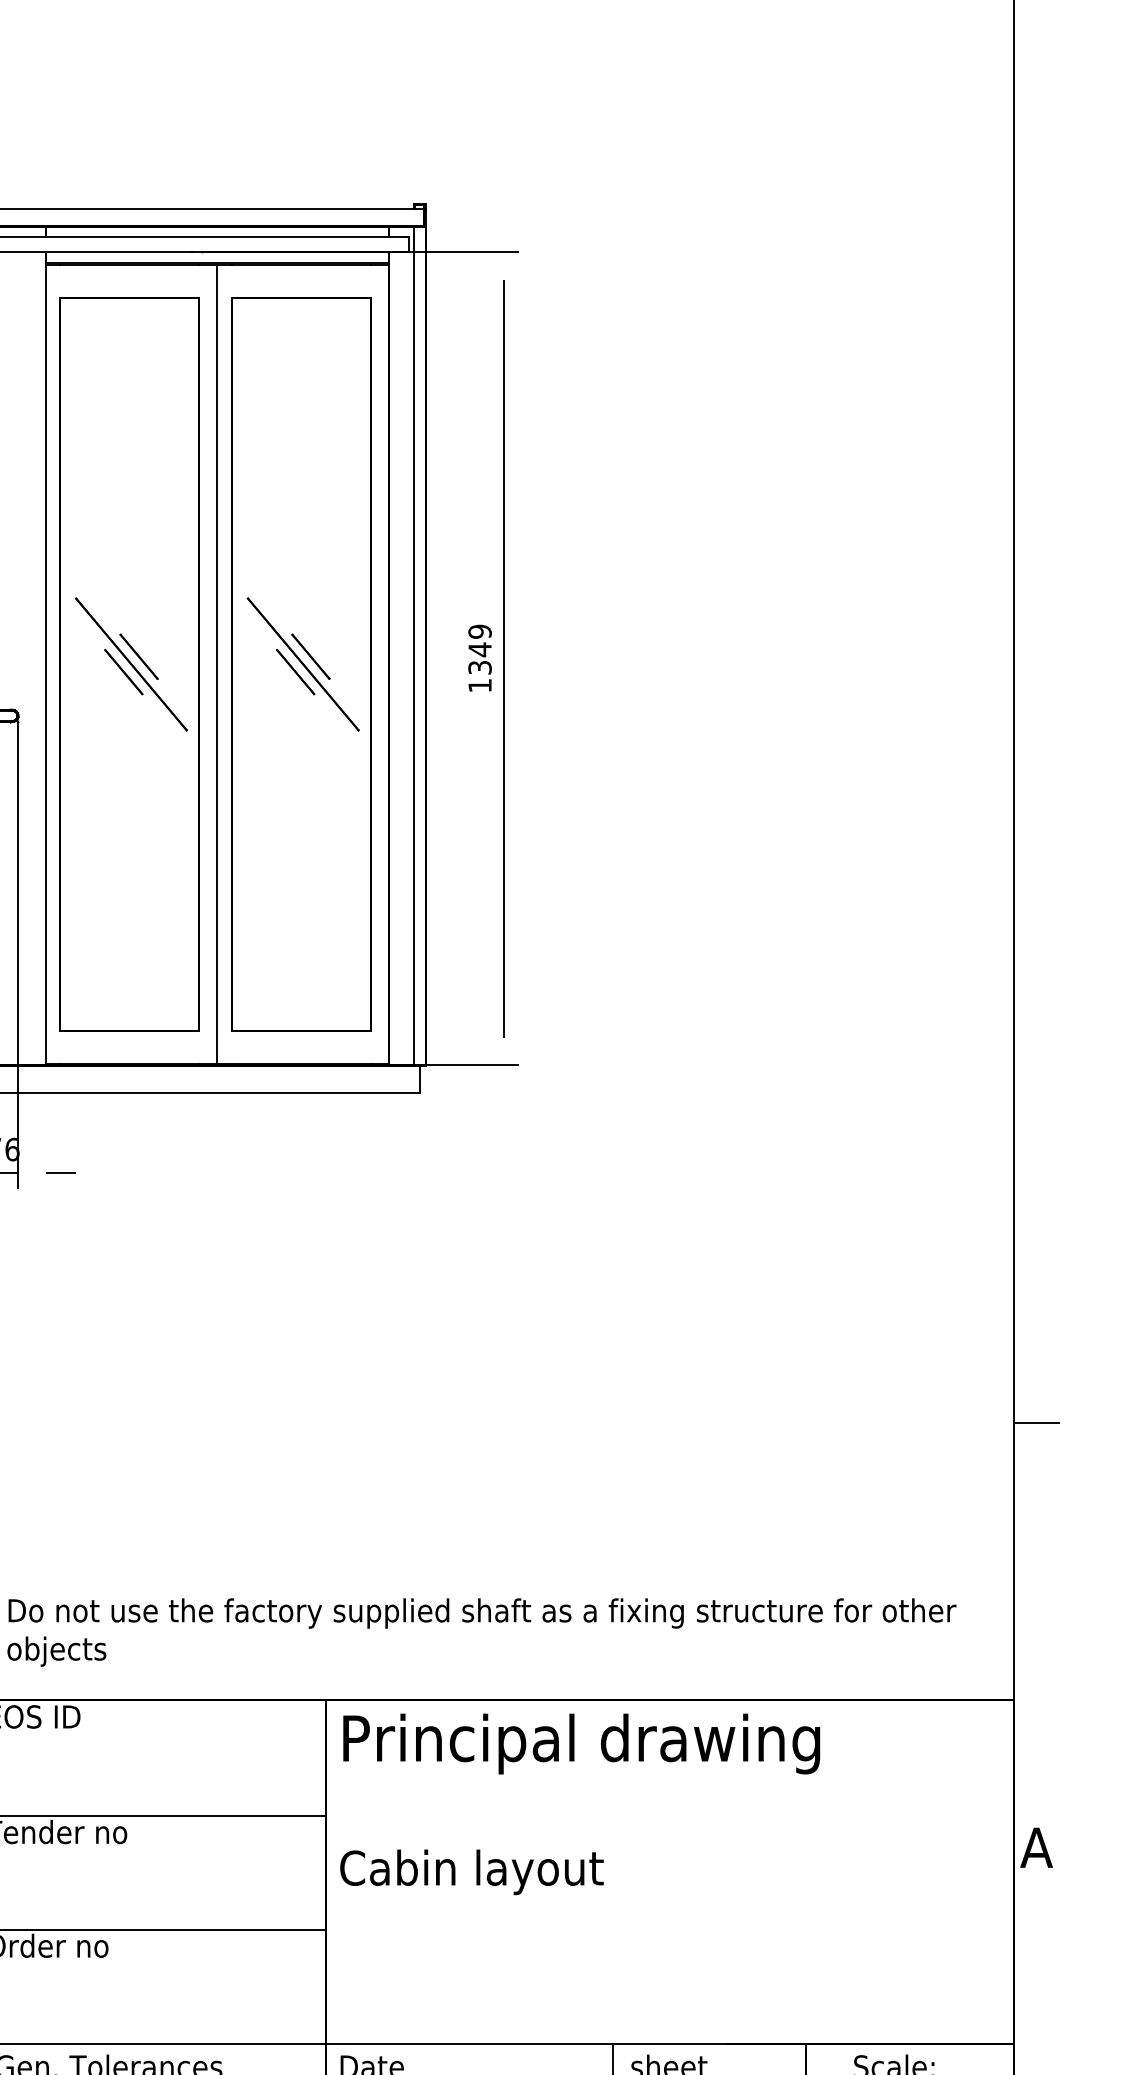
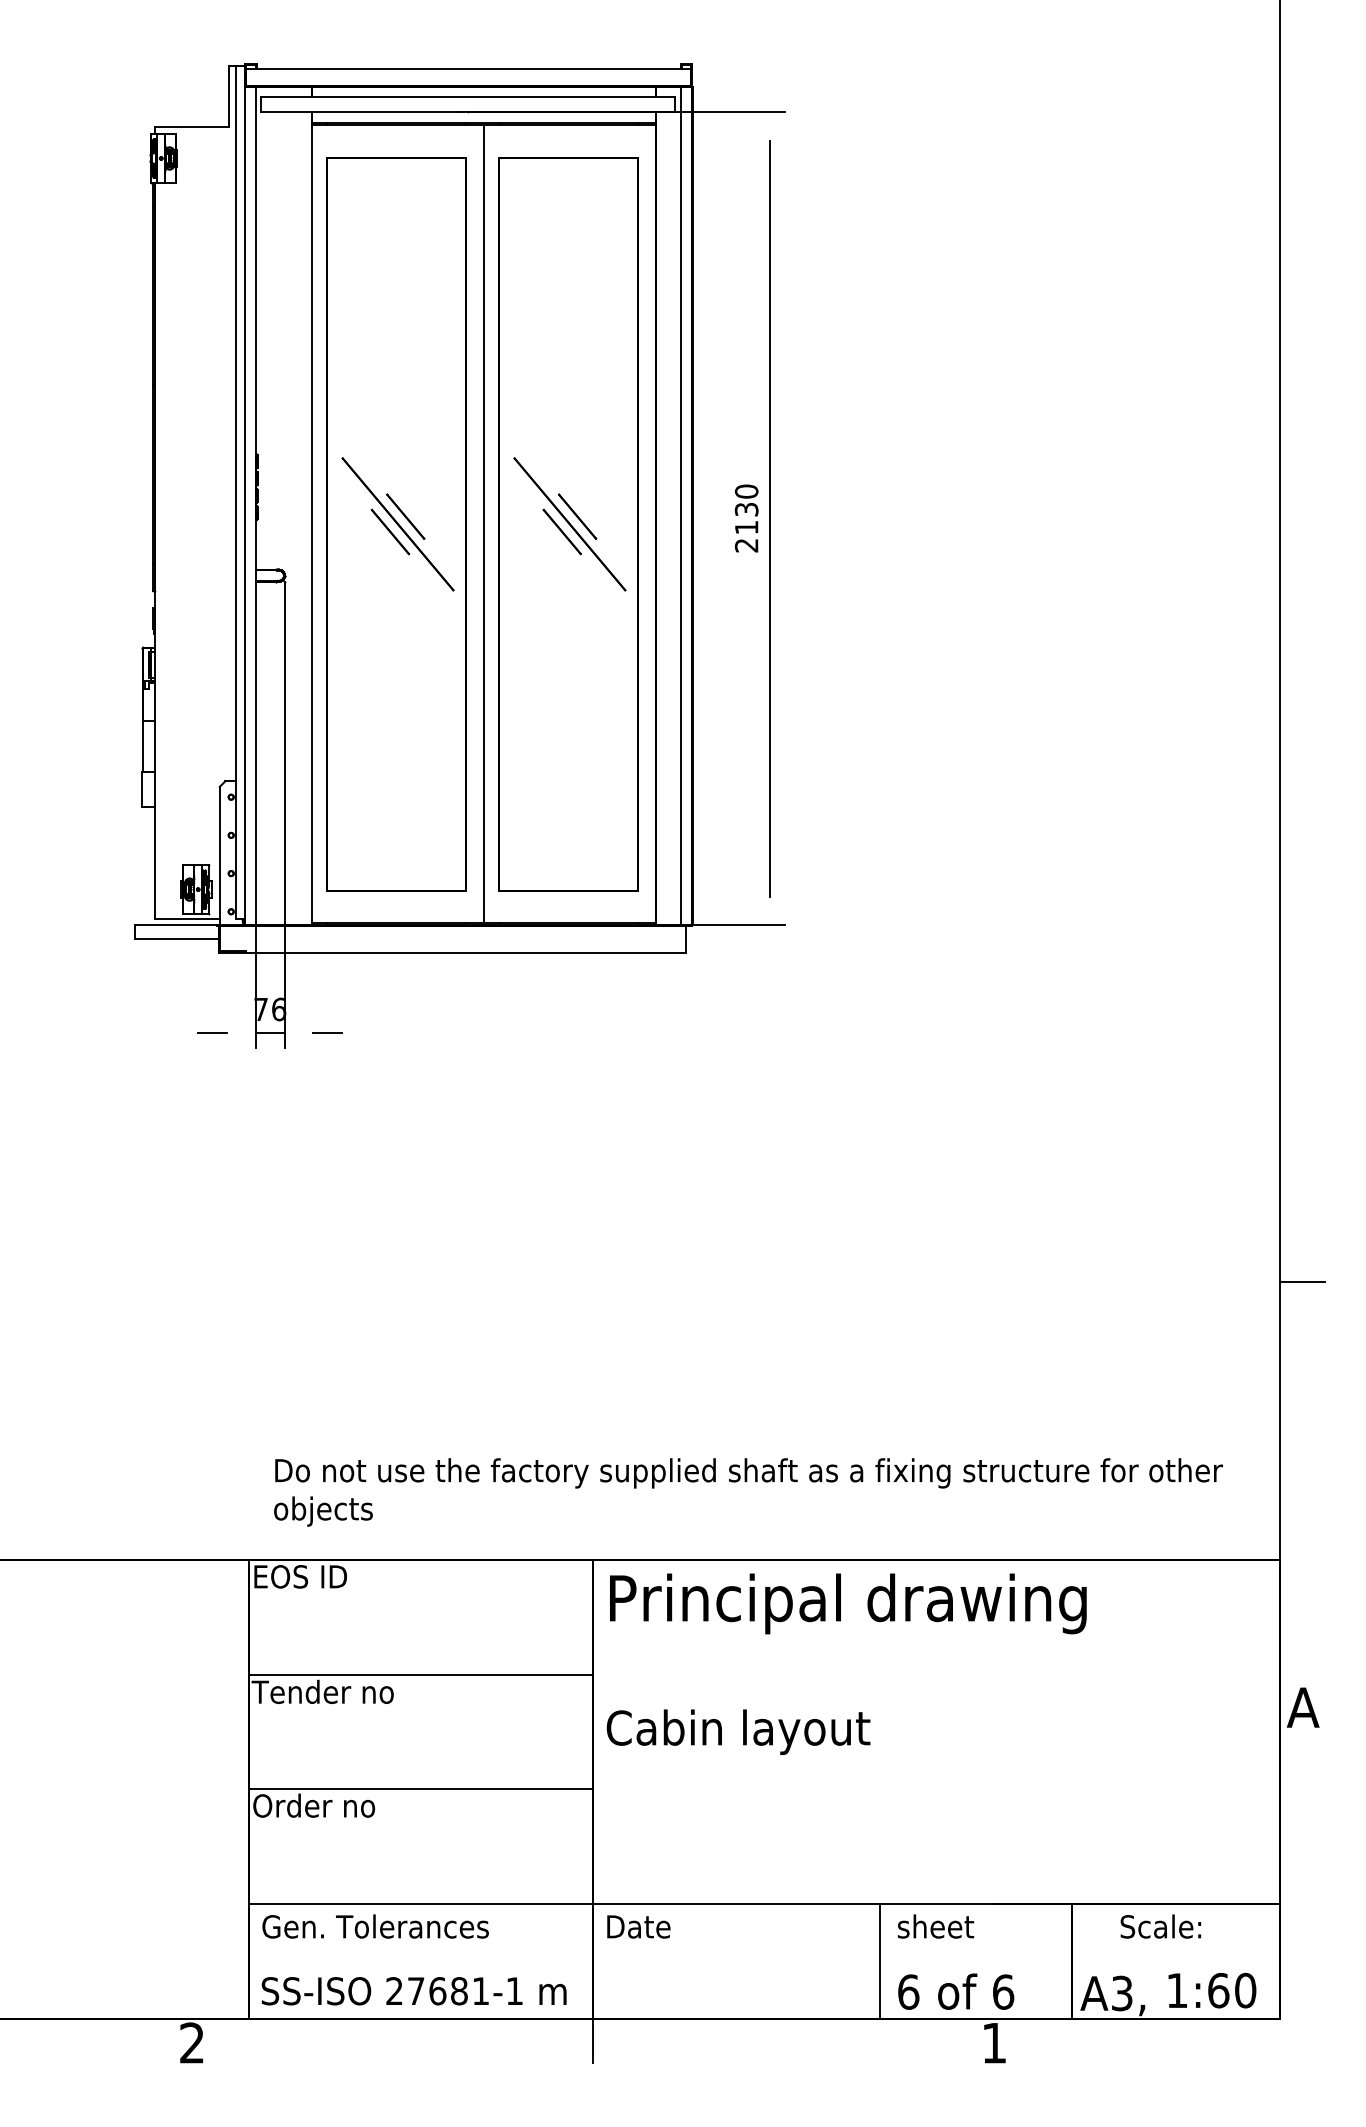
text: (479, 658) -> (746, 518), 1349 -> 2130

